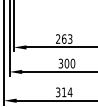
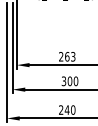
text: (64, 91) -> (67, 109), 314 -> 240

